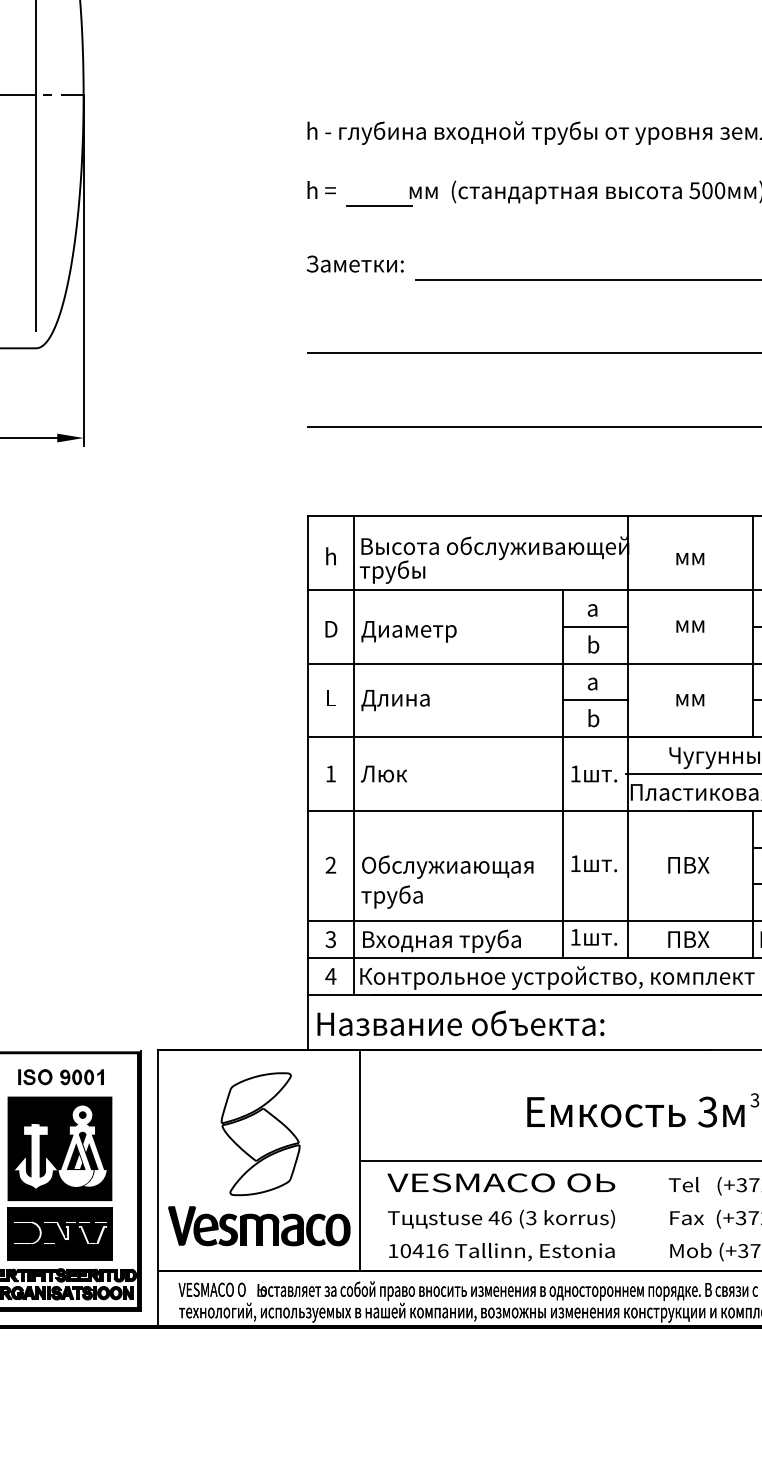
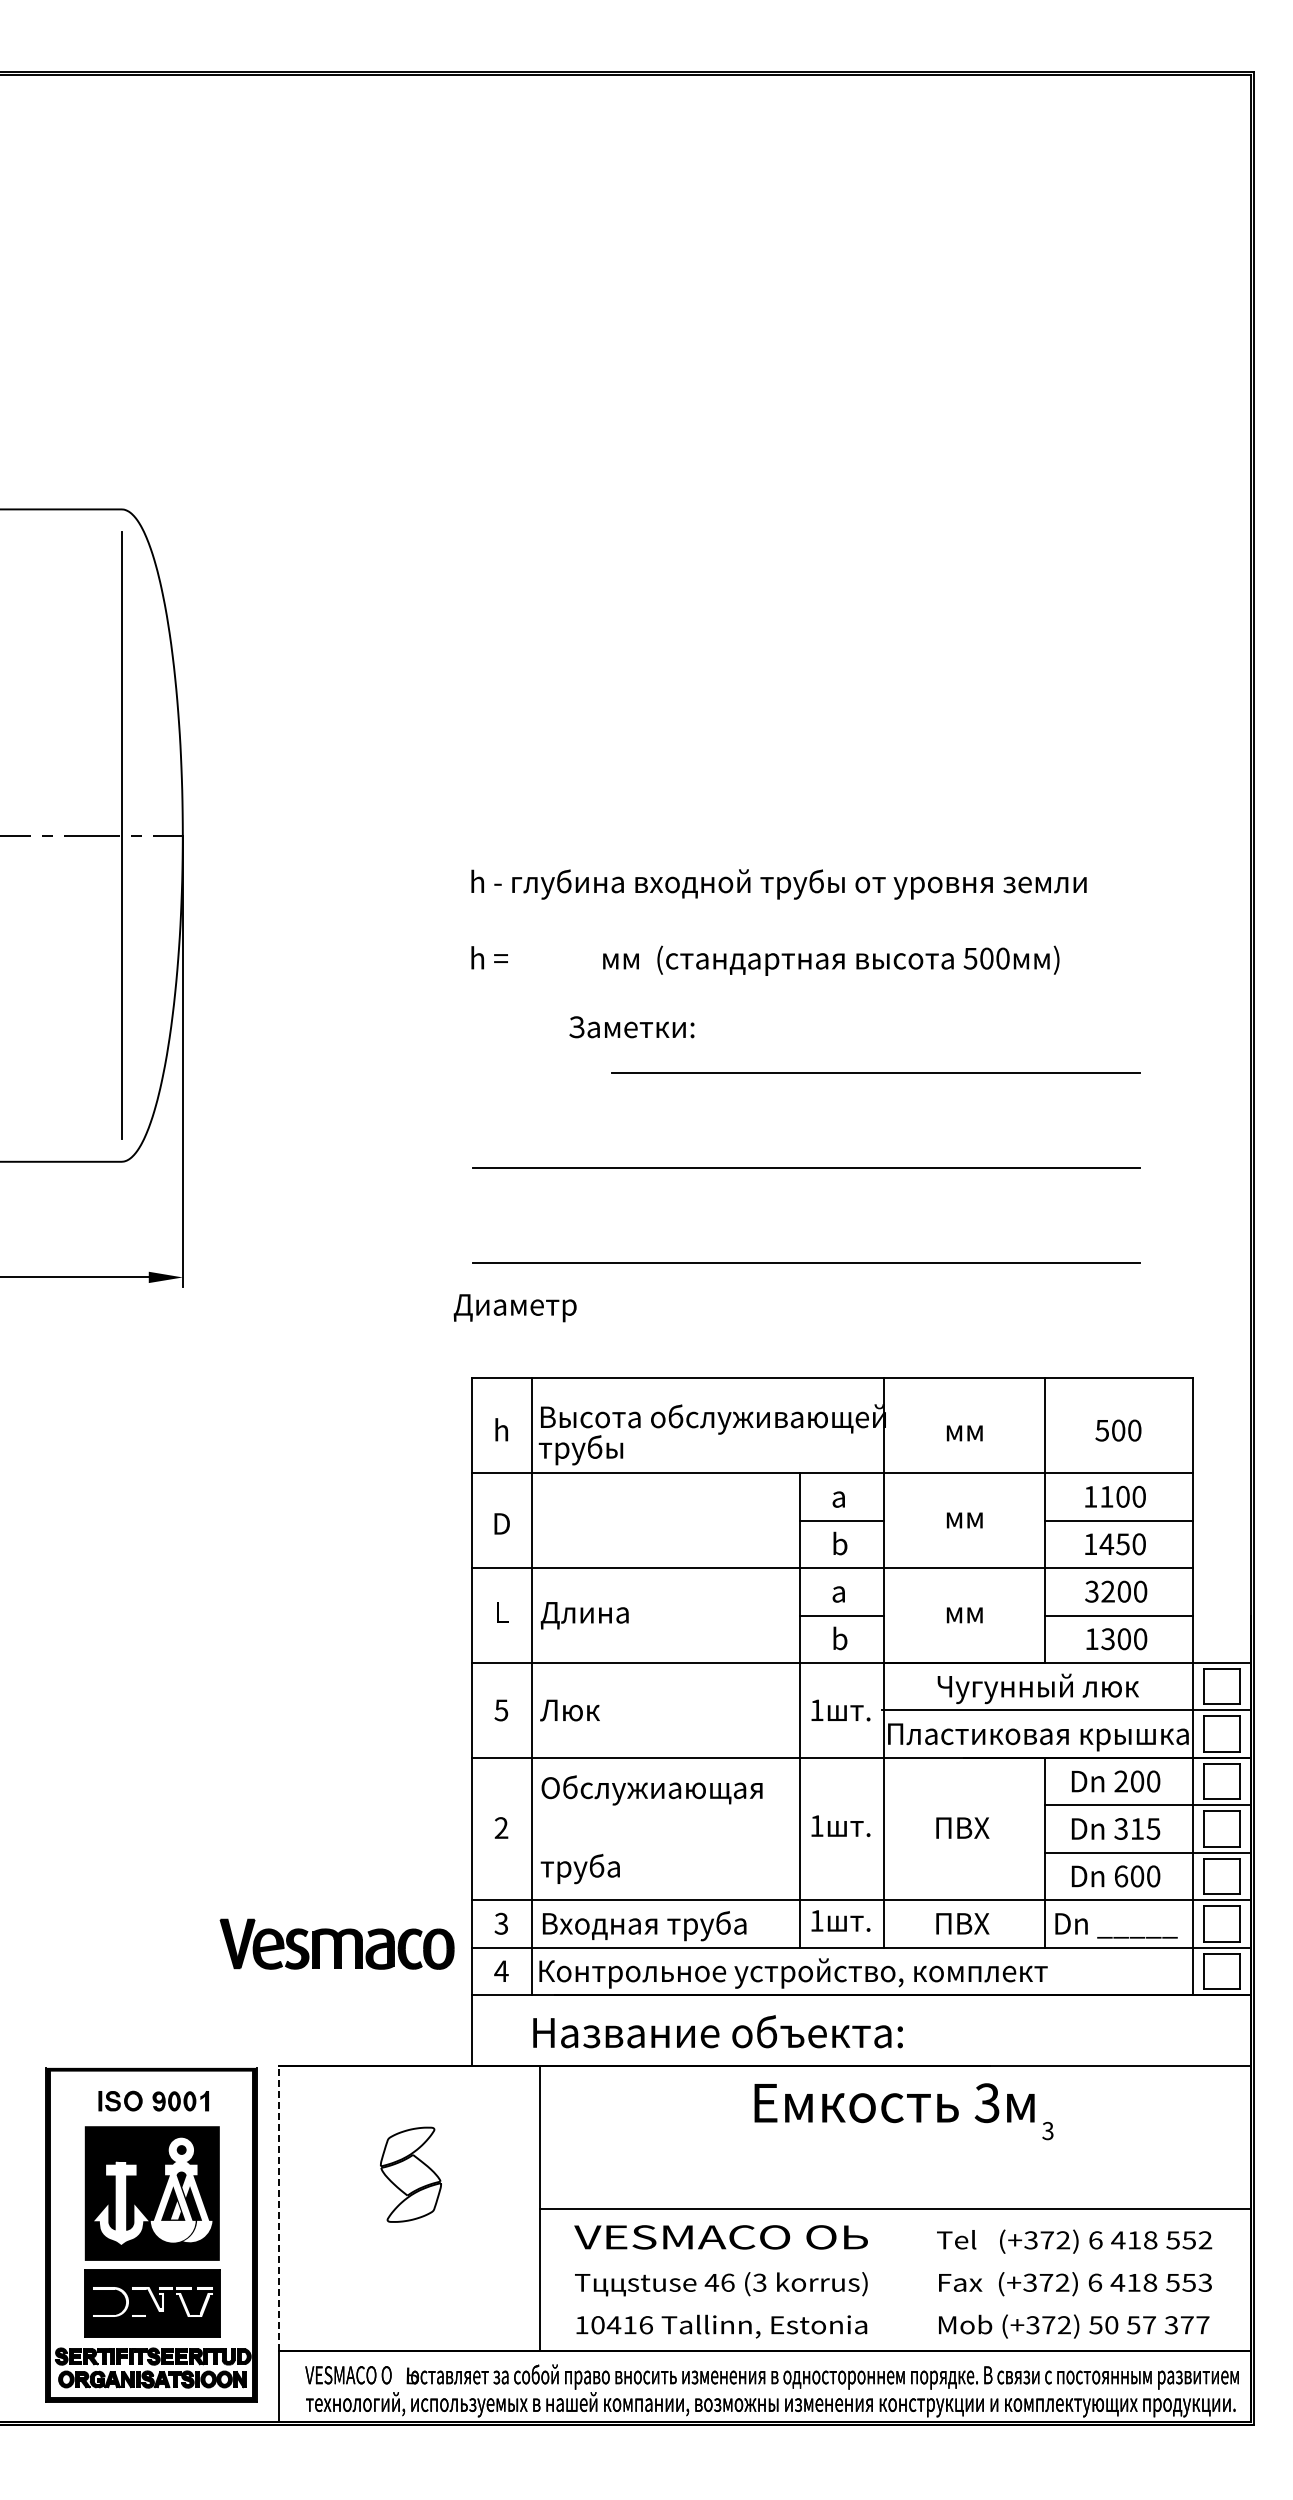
line: (378, 206) -> (563, 978), removed
text: (354, 264) -> (631, 1027), moved
text: (408, 632) -> (514, 1308), moved
text: (330, 774) -> (501, 1710), 1 -> 5
text: (447, 867) -> (651, 1790), moved
text: (460, 1023) -> (717, 2031), moved
text: (635, 1112) -> (894, 2103), moved
part: (260, 1134) -> (410, 2174), size x0.6
line: (157, 1160) -> (278, 2208), solid -> dashed
part: (258, 1225) -> (336, 1943), moved

